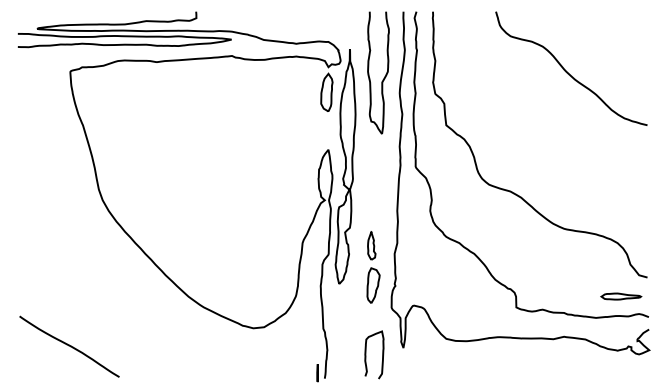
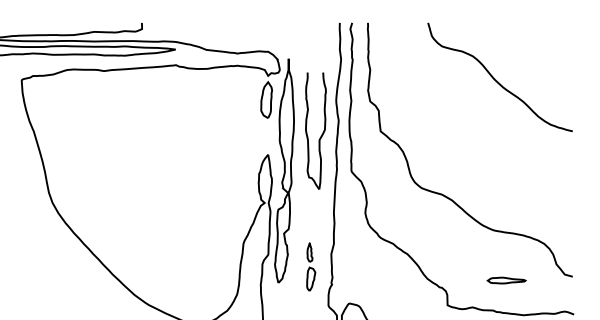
part: (384, 76) -> (321, 134), moved
part: (373, 267) -> (311, 267), size x0.7
part: (621, 296) -> (506, 280), moved

